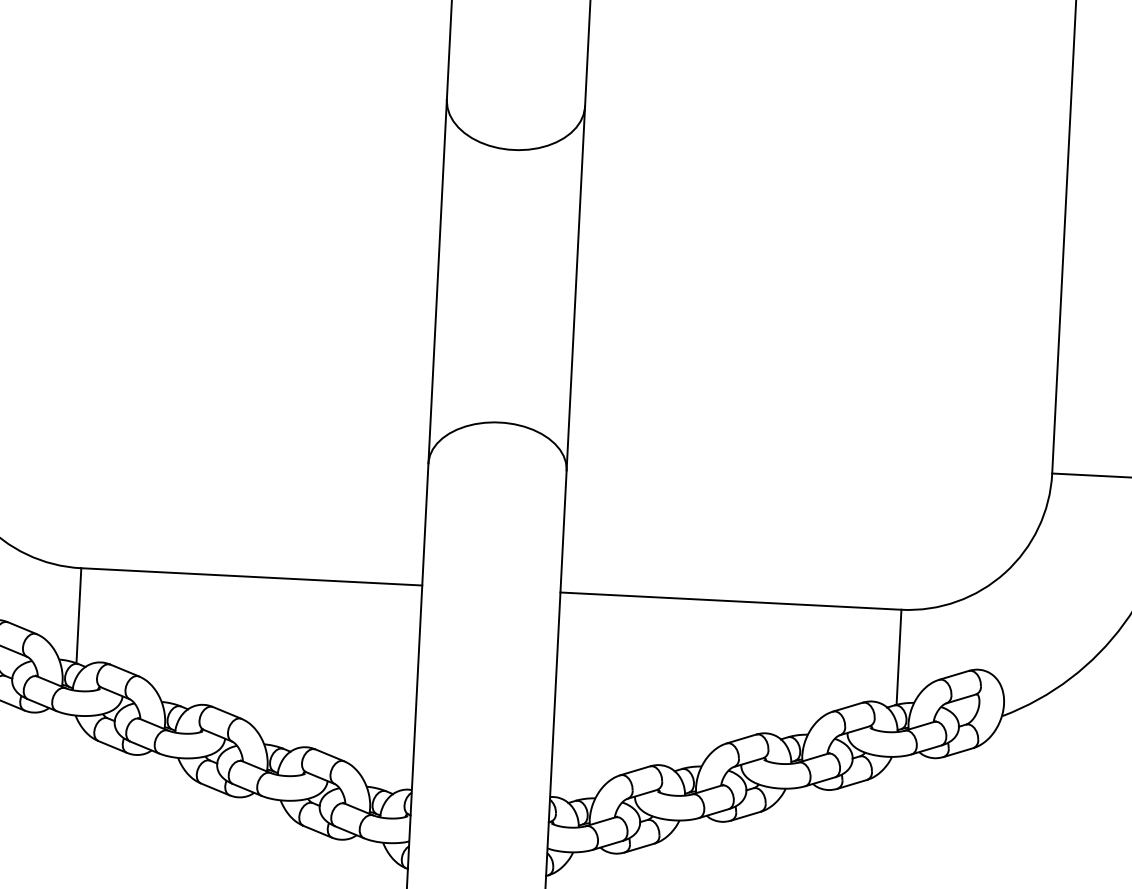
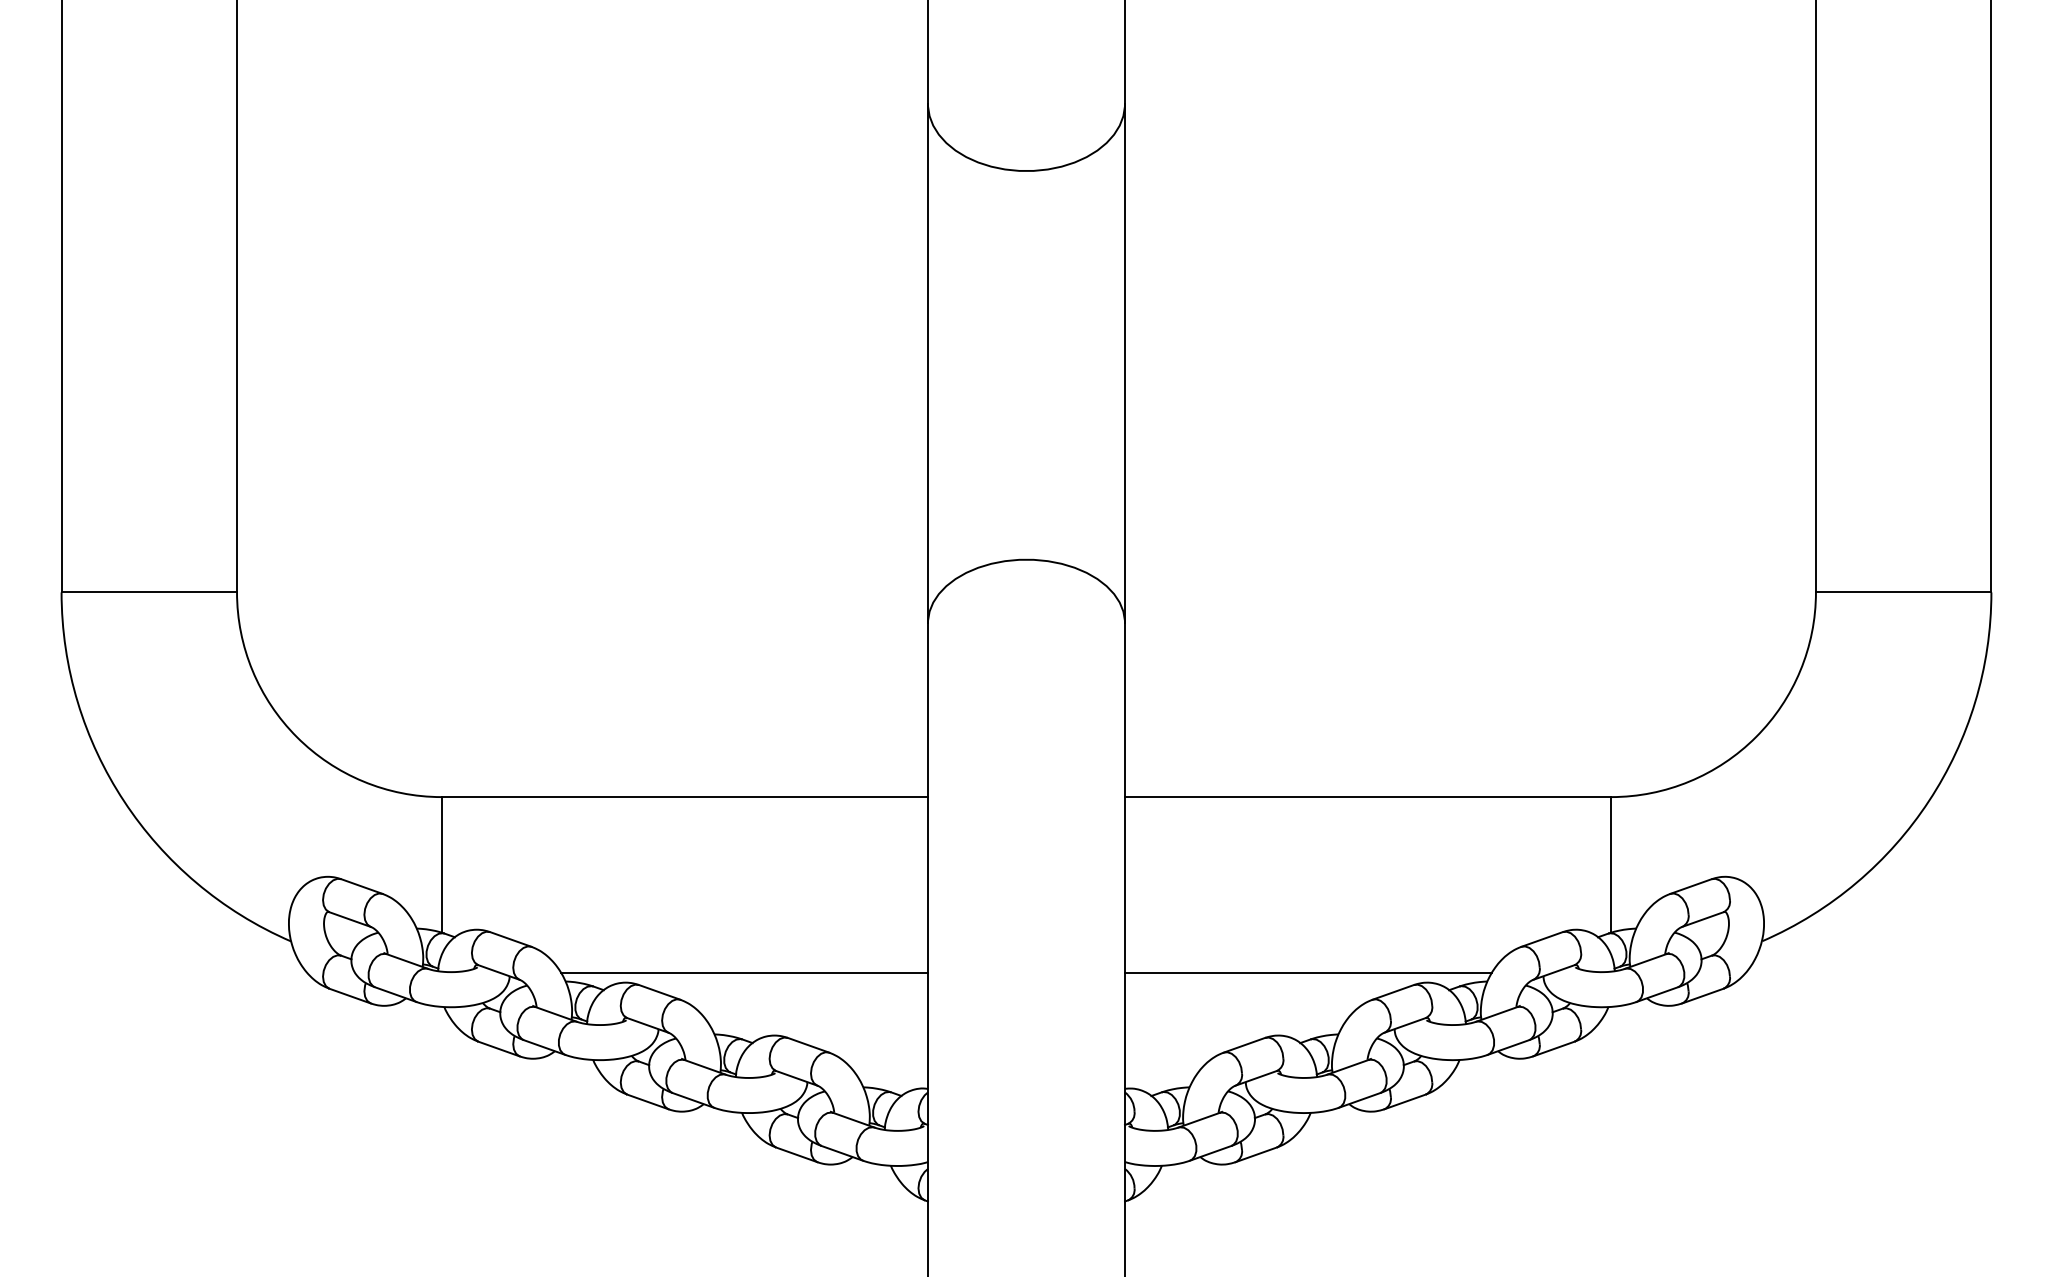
line: (286, 701) -> (743, 972), added
line: (682, 722) -> (1308, 972), added

